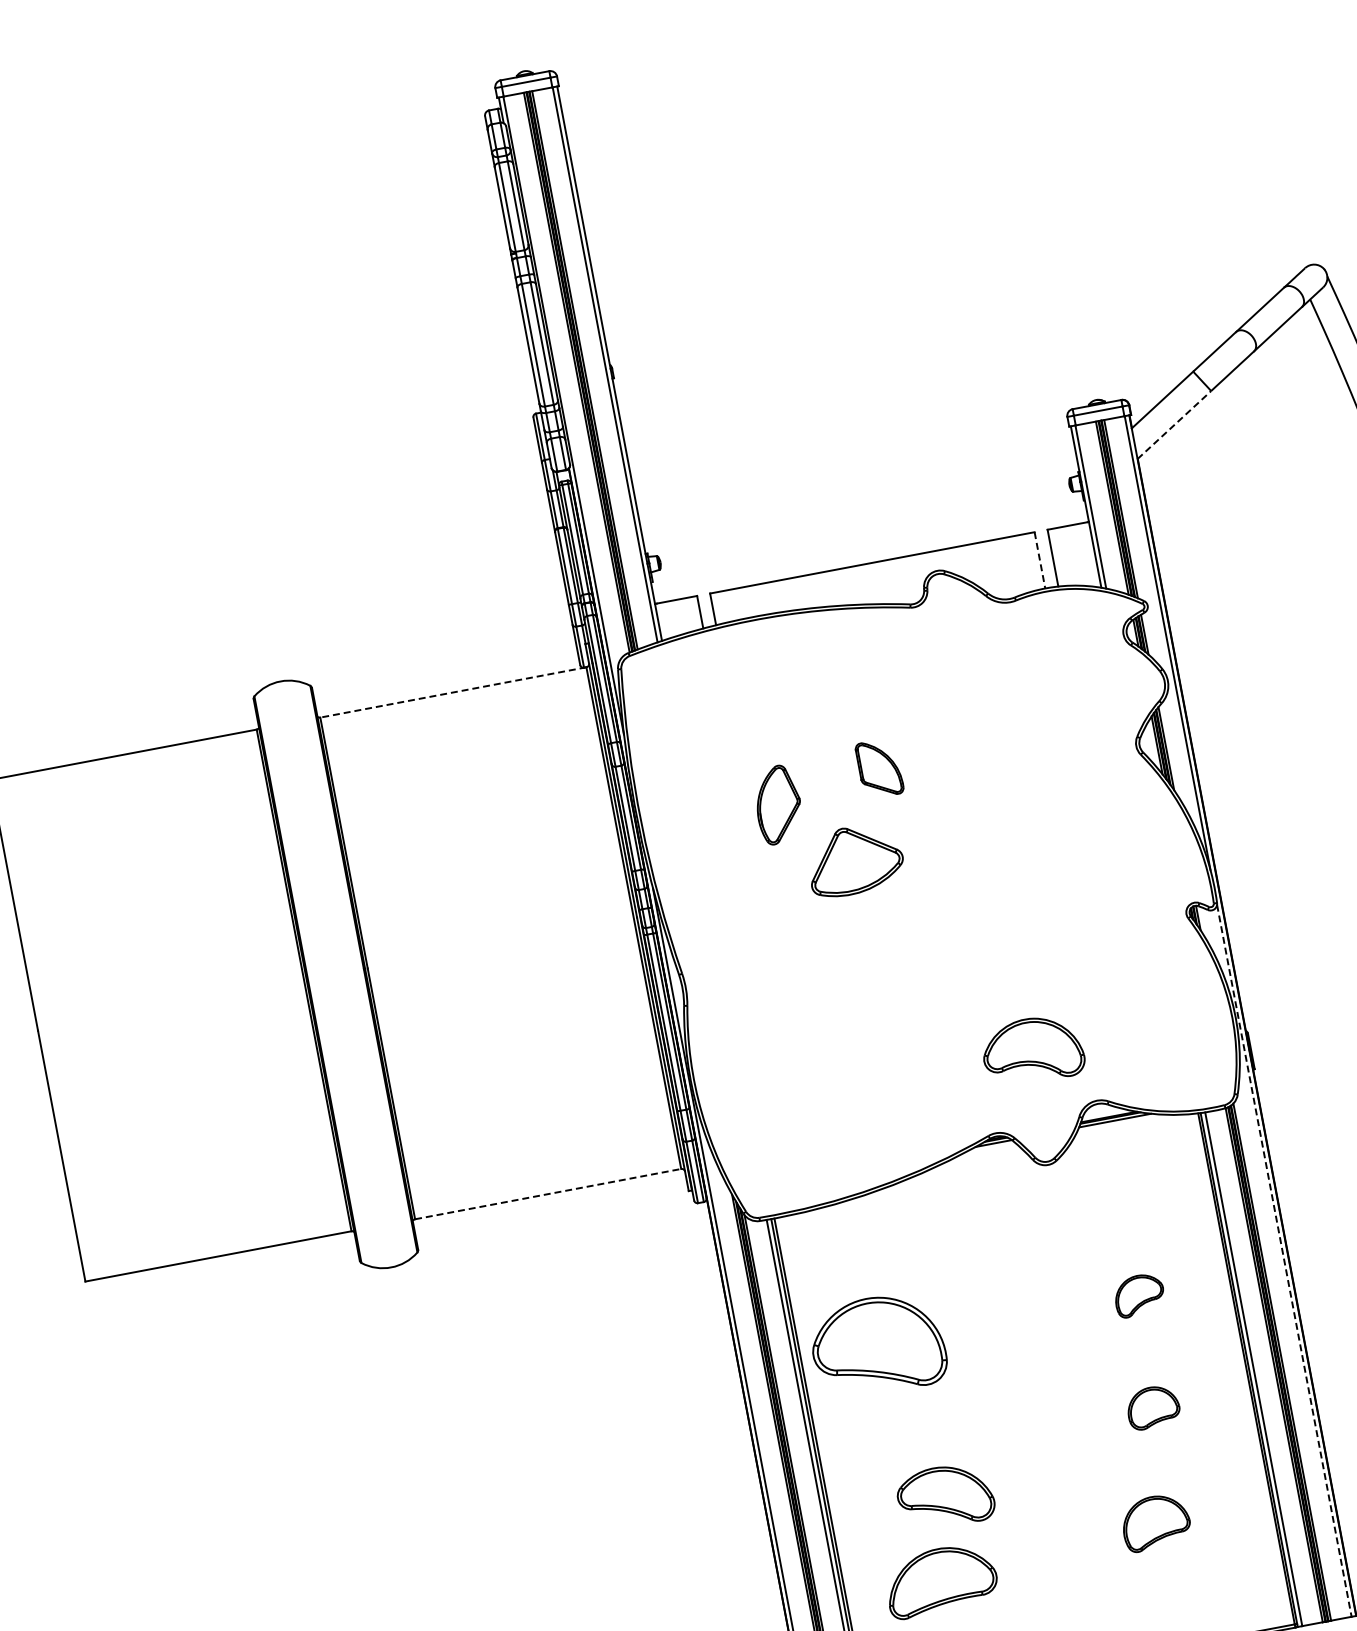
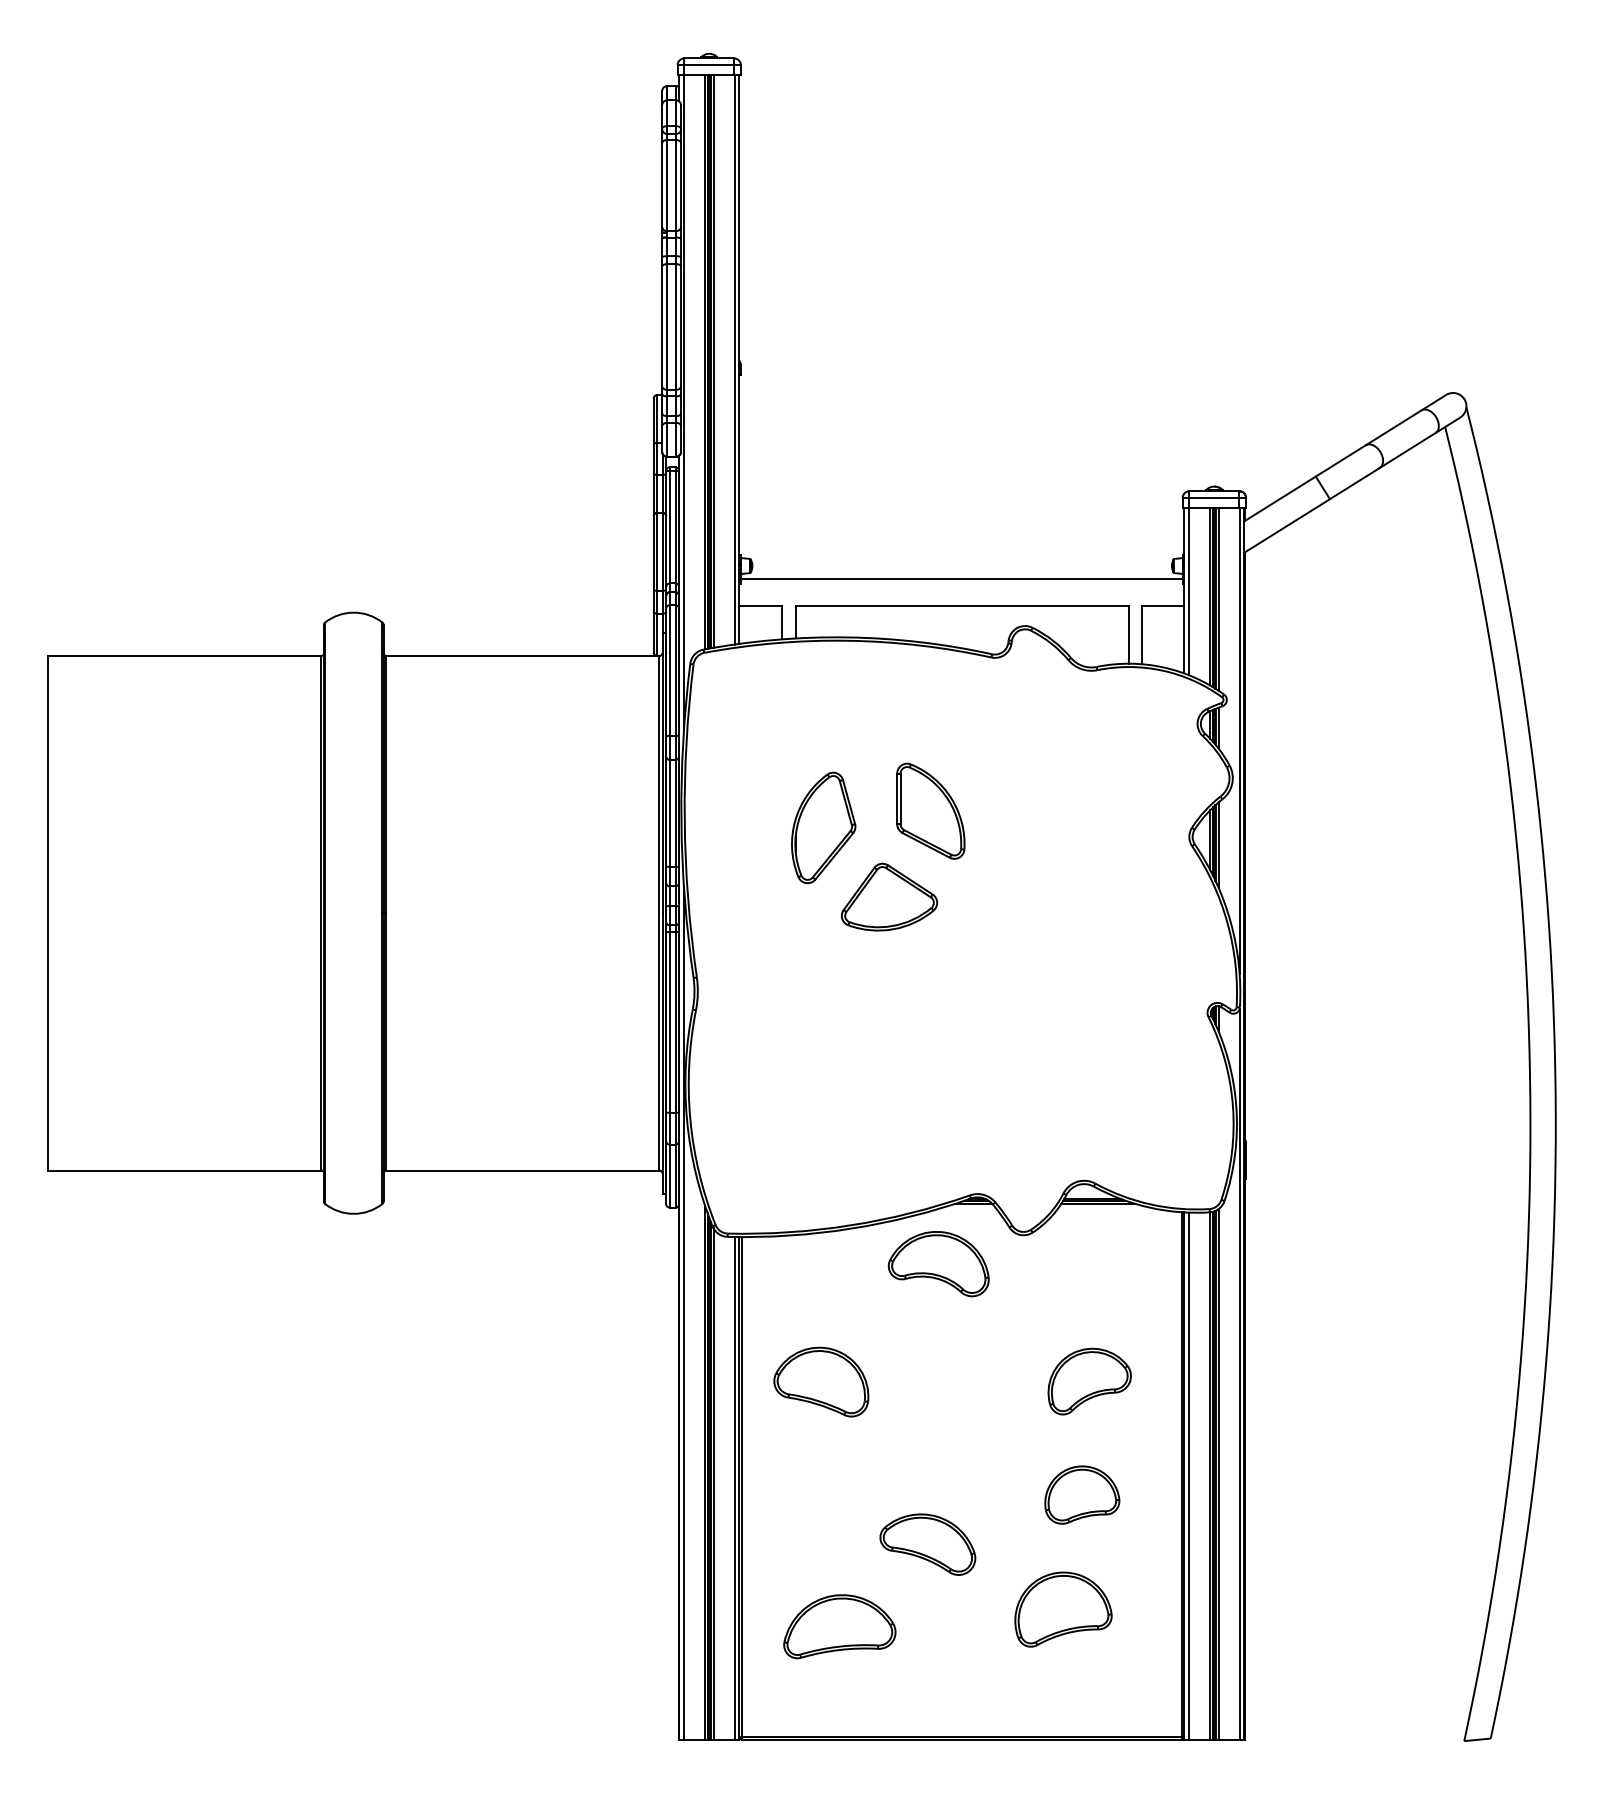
line: (1174, 424) -> (1287, 525), dashed -> solid
line: (867, 537) -> (962, 579), added
line: (1039, 560) -> (1128, 634), dashed -> solid
line: (452, 692) -> (522, 655), dashed -> solid
part: (879, 768) -> (930, 810), size x1.67
part: (778, 804) -> (823, 827), size x1.43
part: (1032, 1051) -> (938, 1264), moved
line: (548, 1193) -> (523, 1170), dashed -> solid
line: (1284, 1260) -> (1239, 1374), dashed -> solid
part: (1139, 1295) -> (1089, 1381), size x1.67
part: (878, 1344) -> (821, 1381), size x0.71
part: (1153, 1406) -> (1082, 1494), size x1.43
part: (945, 1496) -> (927, 1544), moved
part: (1155, 1522) -> (1063, 1609), size x1.43

